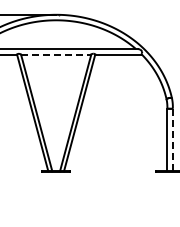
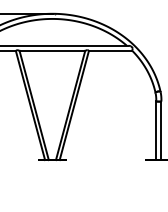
line: (56, 54) -> (52, 50), dashed -> solid
line: (172, 139) -> (161, 130), dashed -> solid

